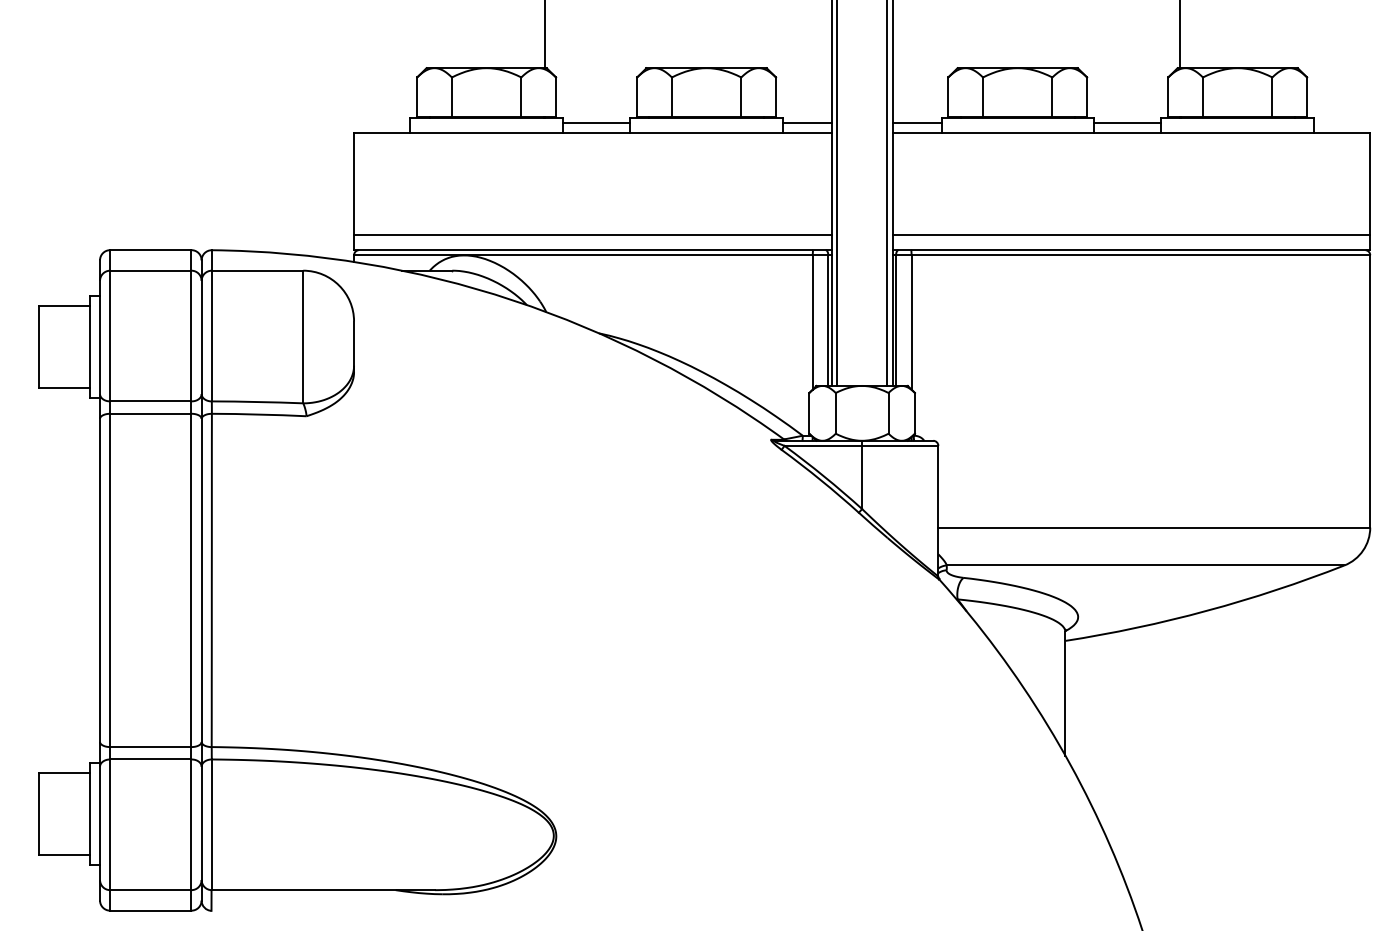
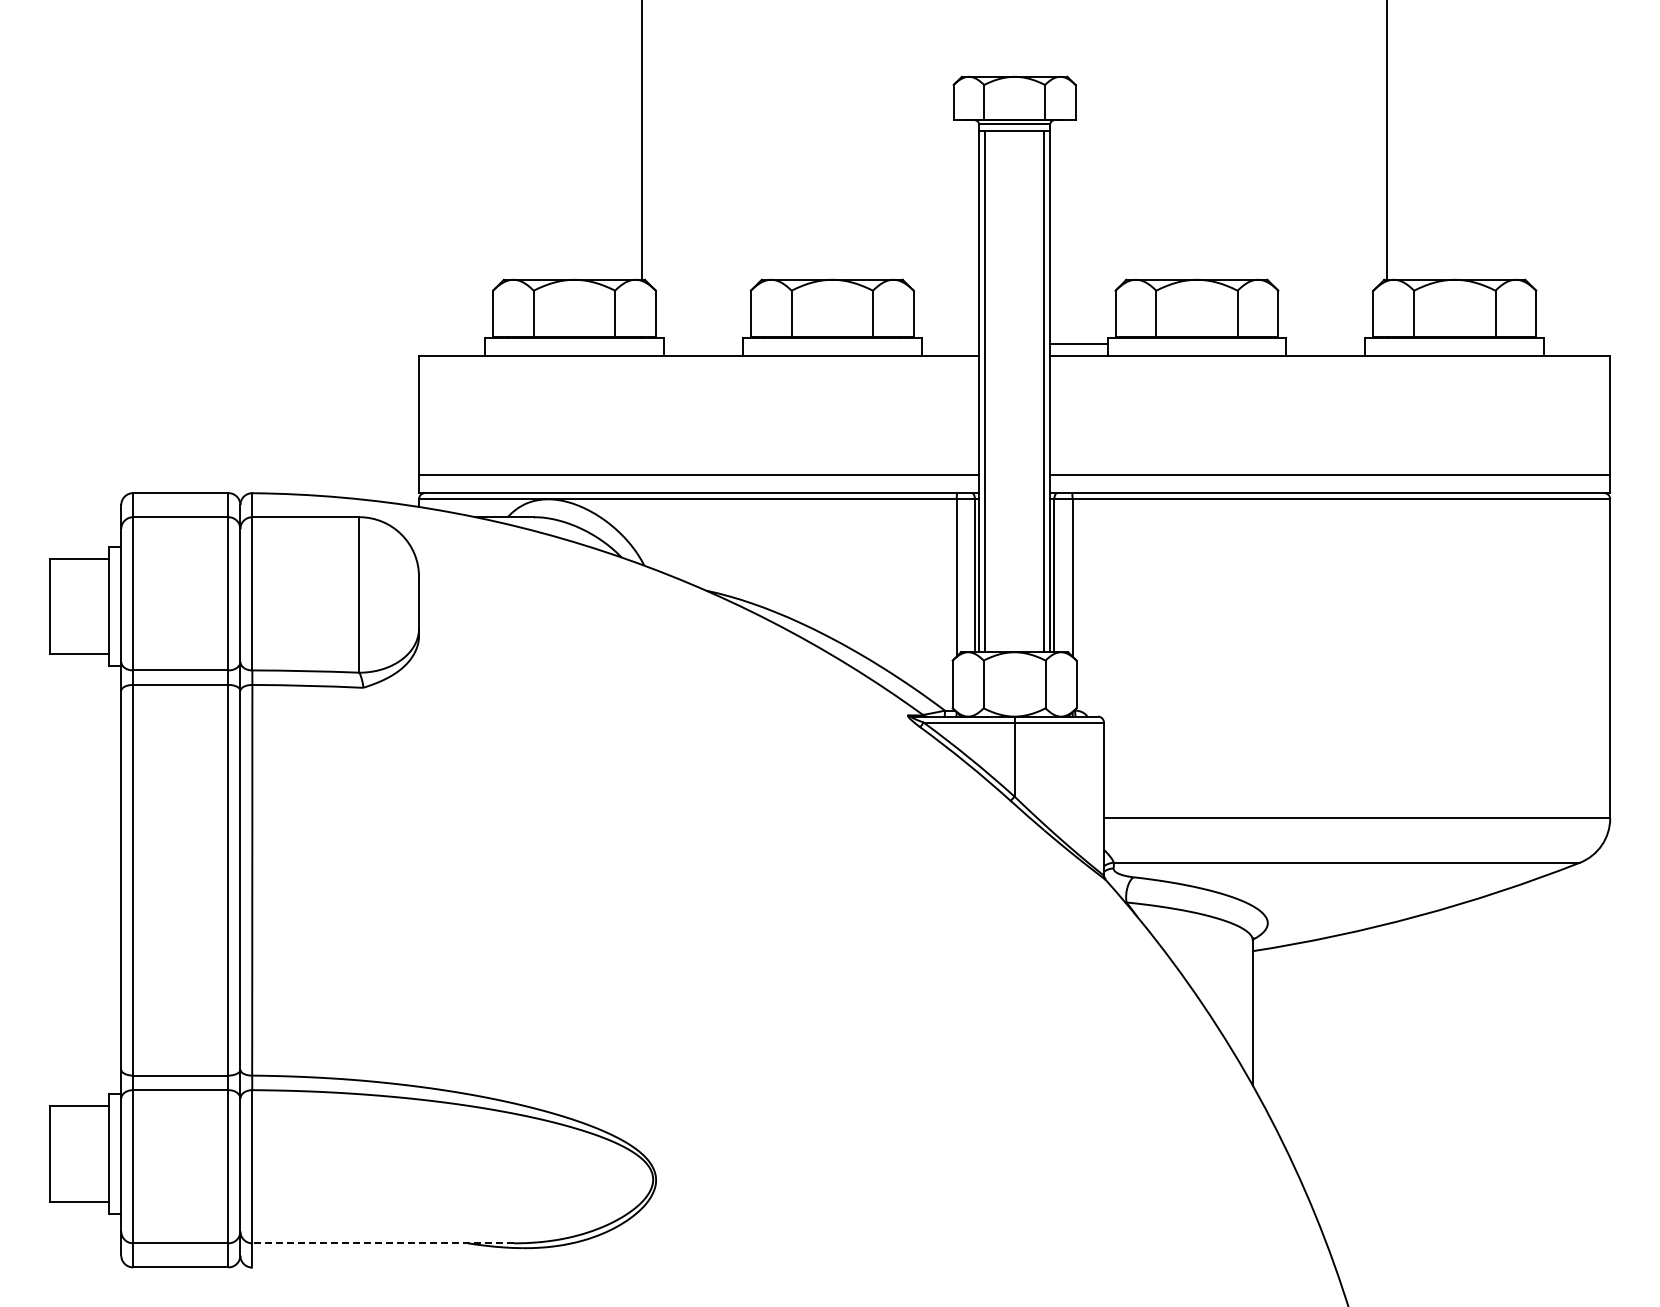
line: (595, 123) -> (702, 344), removed
line: (806, 123) -> (949, 344), removed
line: (1127, 123) -> (1325, 344), removed
line: (322, 890) -> (382, 1243), solid -> dashed

